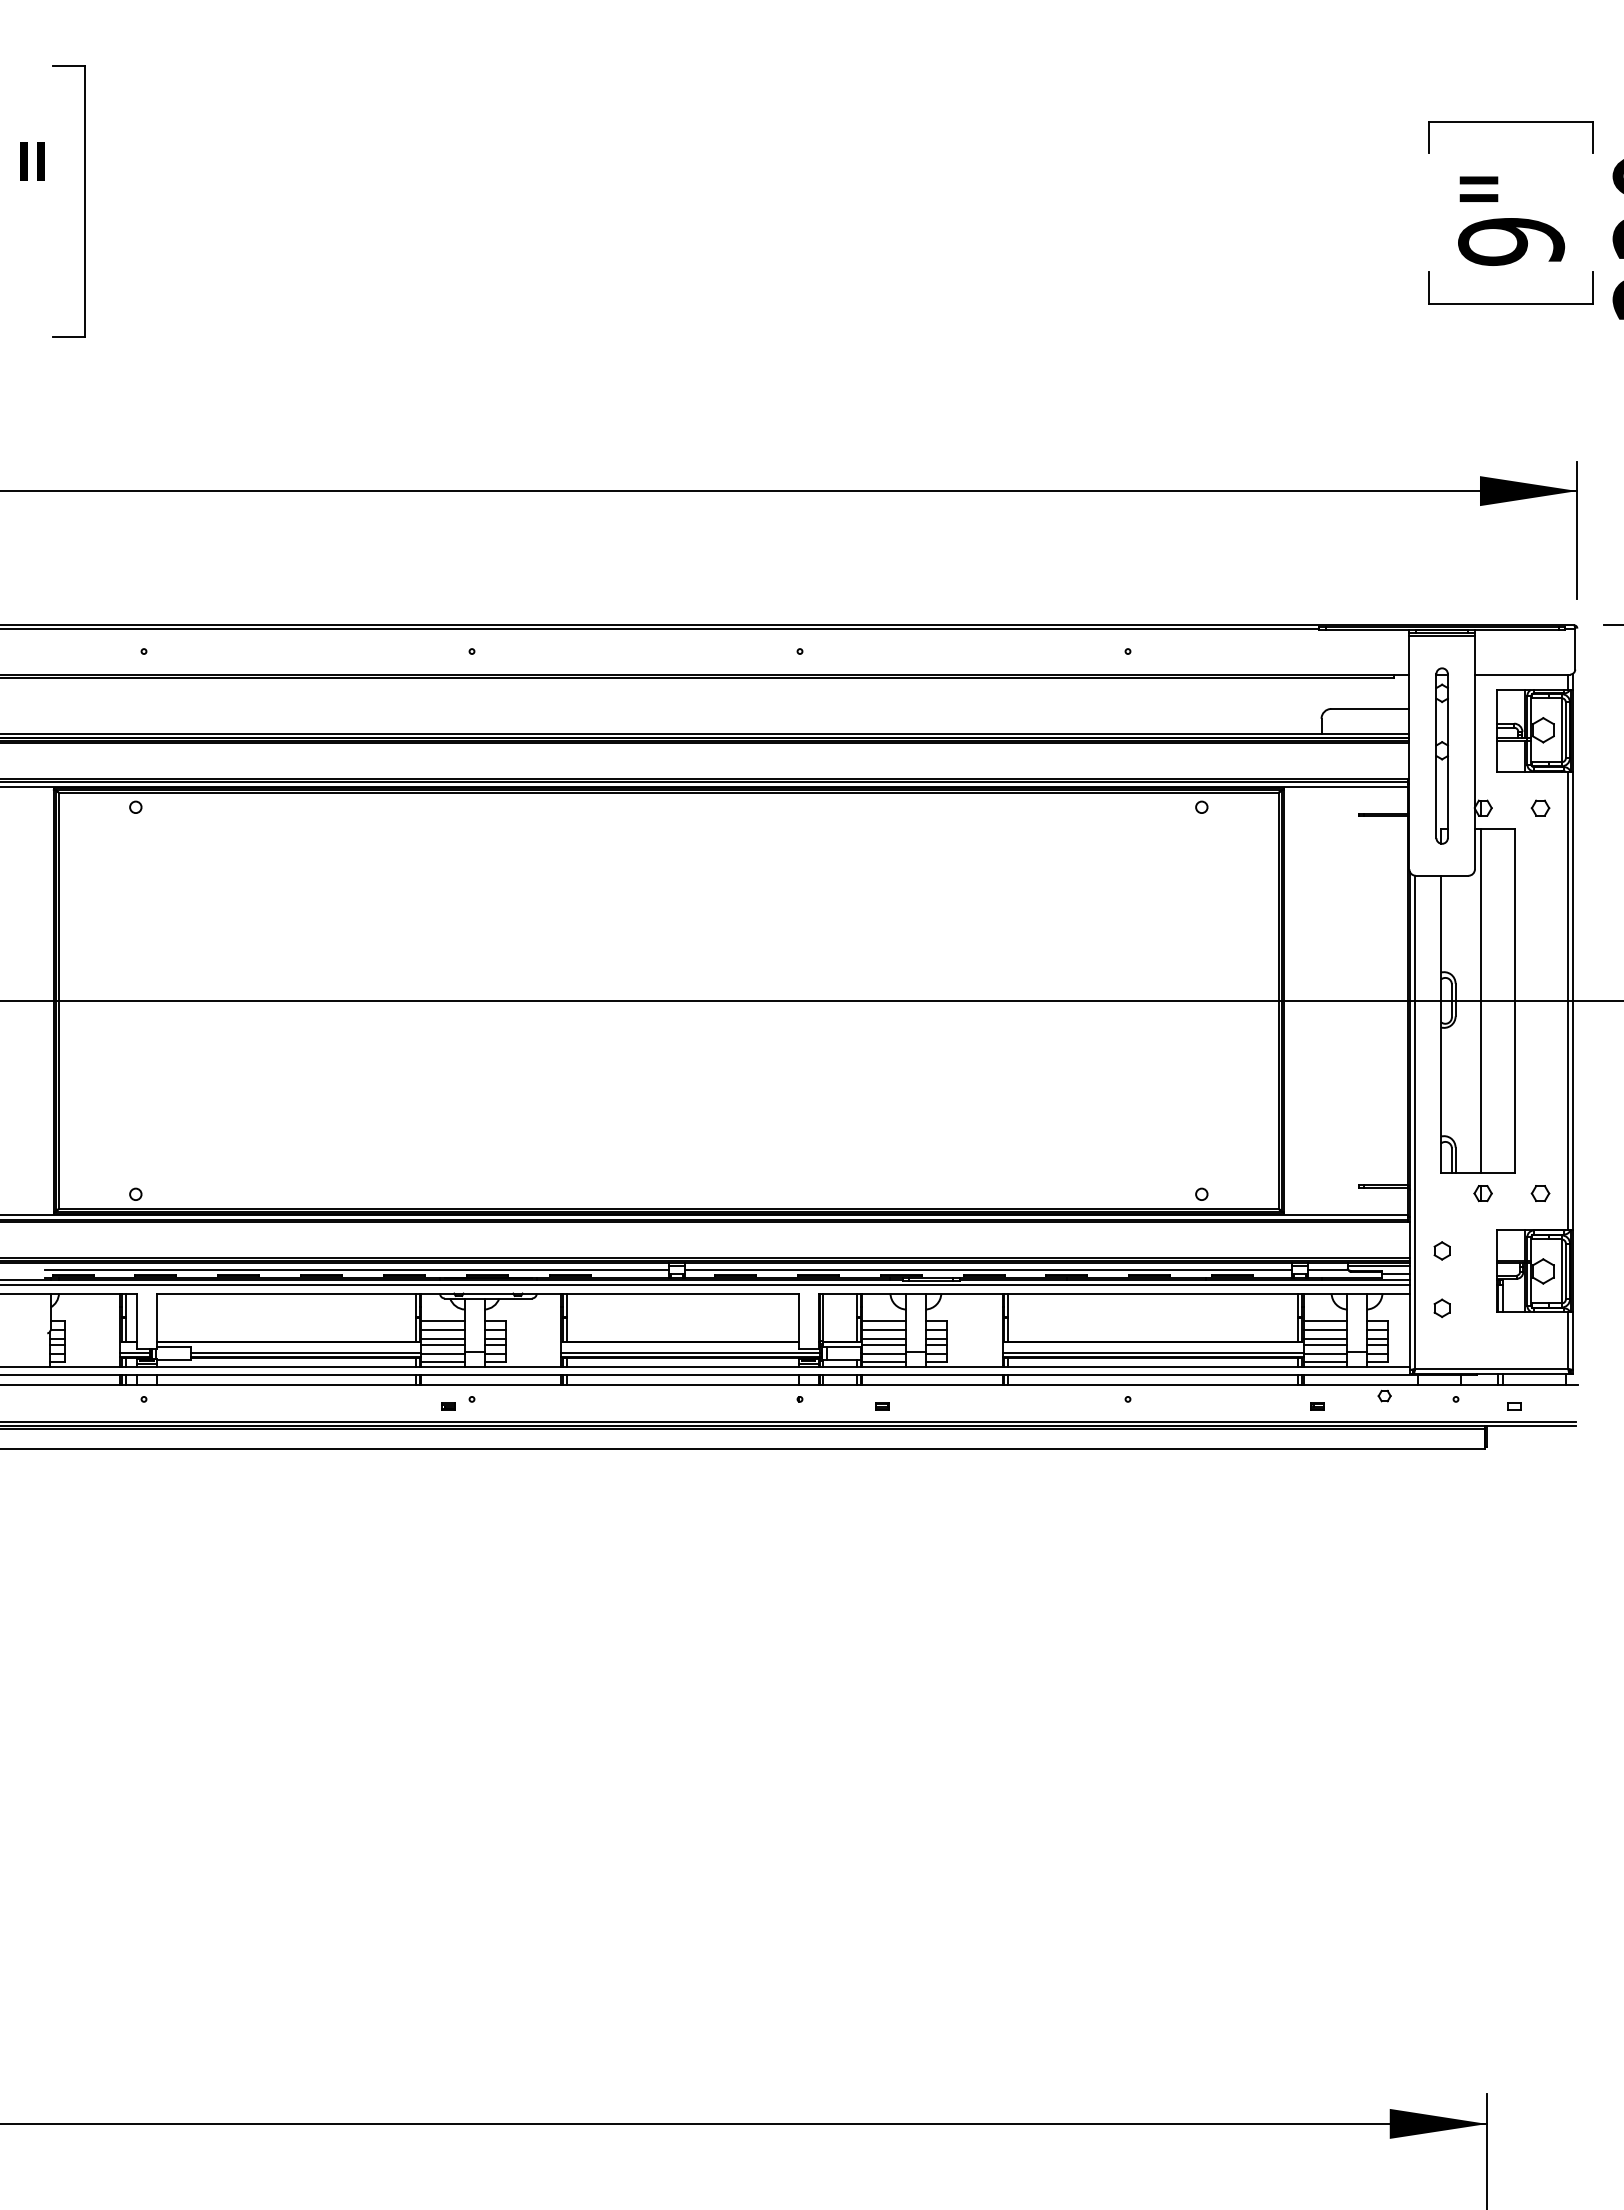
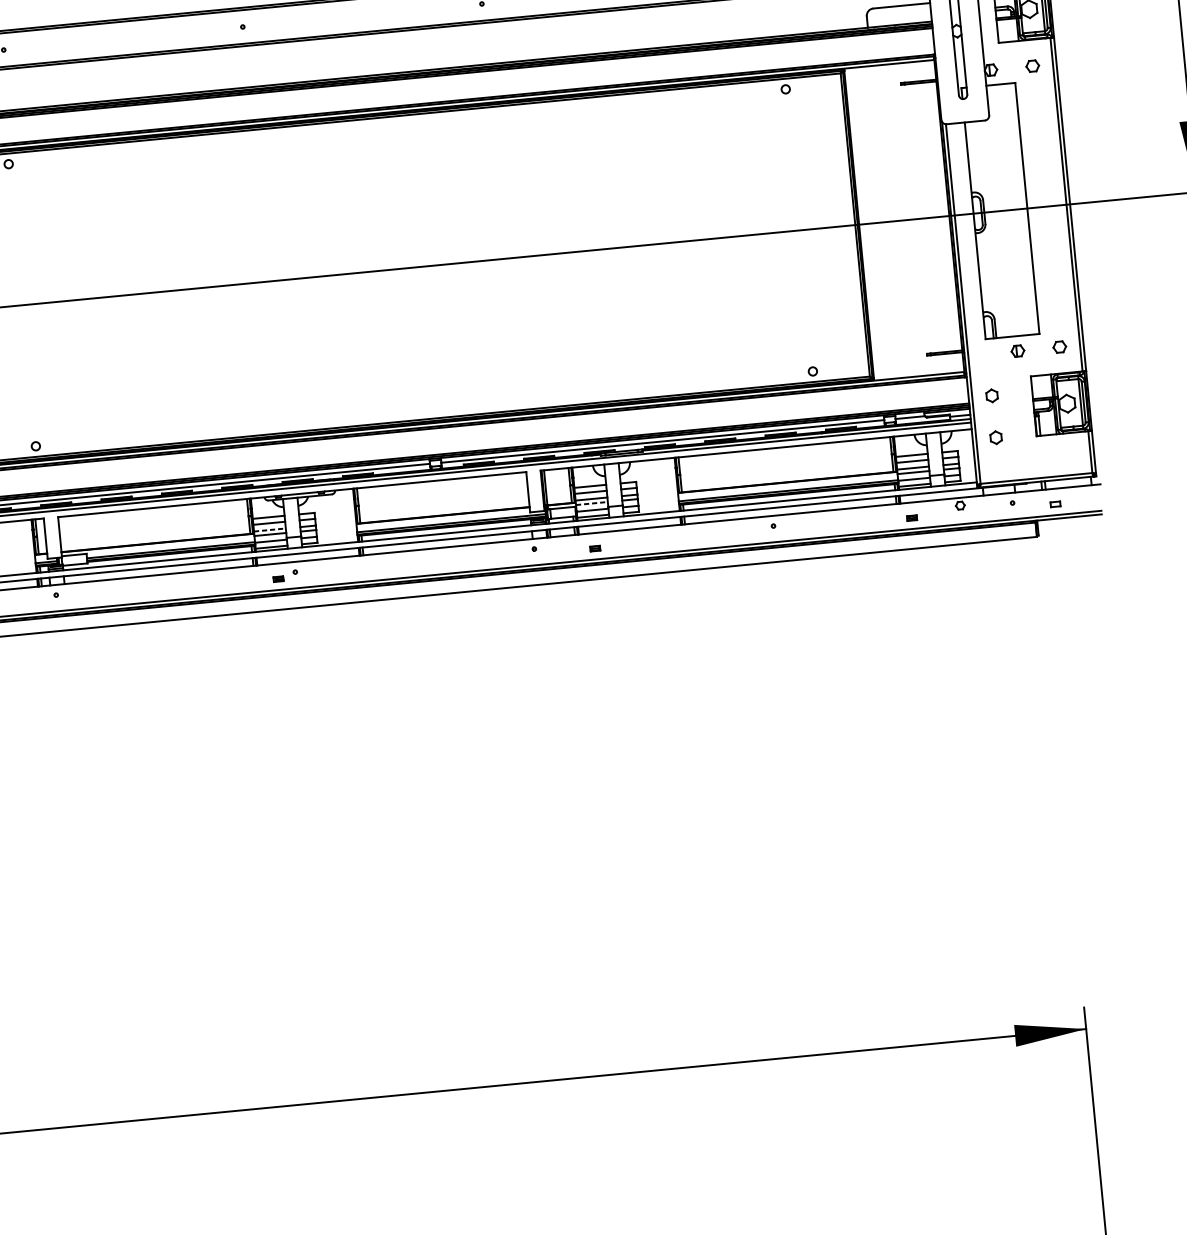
line: (1481, 1000) -> (1003, 210), removed
line: (443, 1338) -> (270, 529), solid -> dashed
line: (884, 1344) -> (592, 503), solid -> dashed

